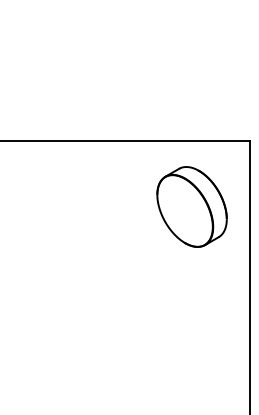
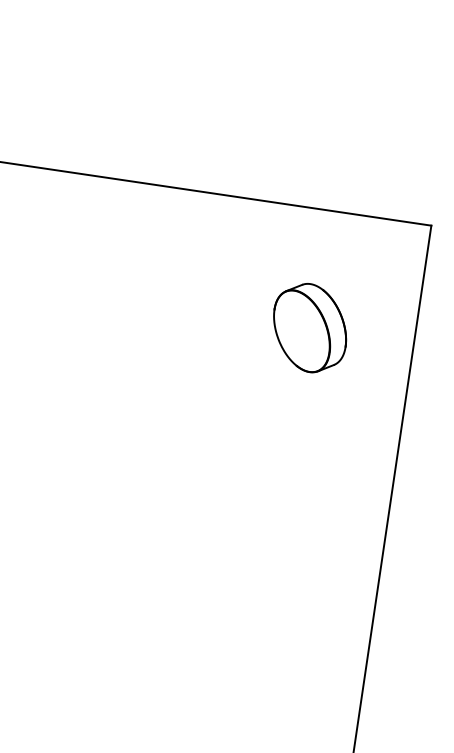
part: (191, 206) -> (309, 327), size x0.6

